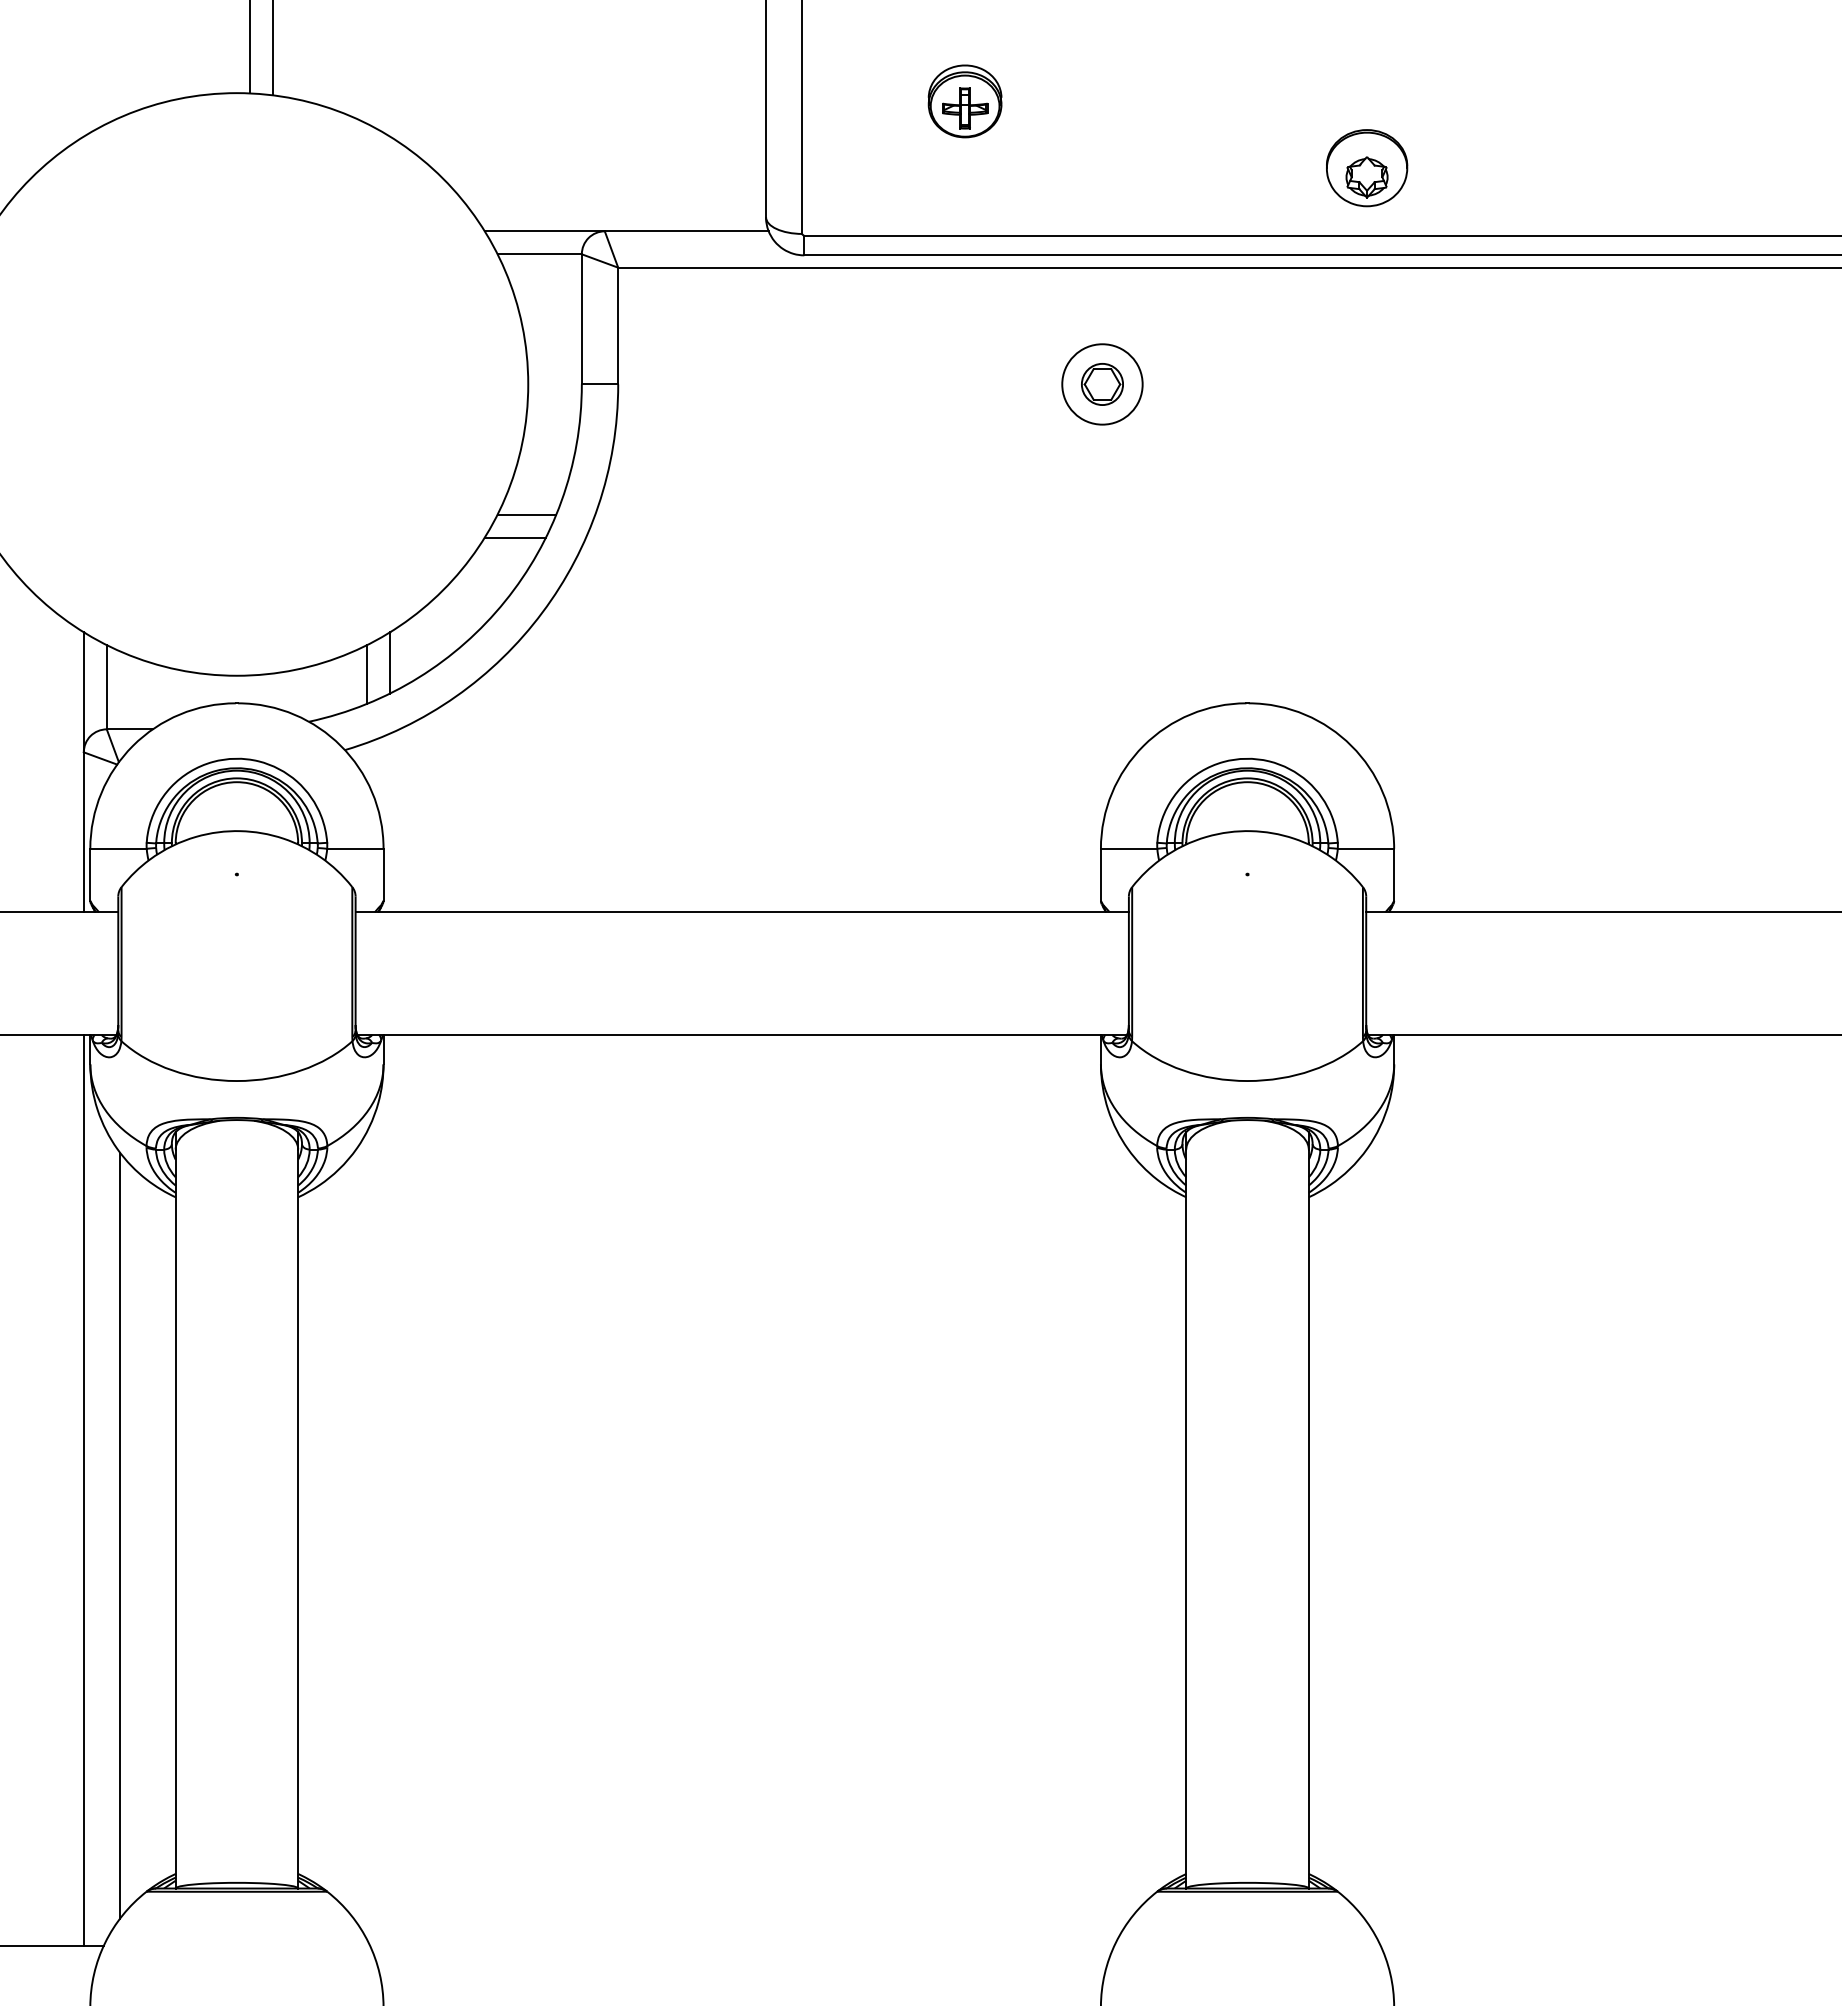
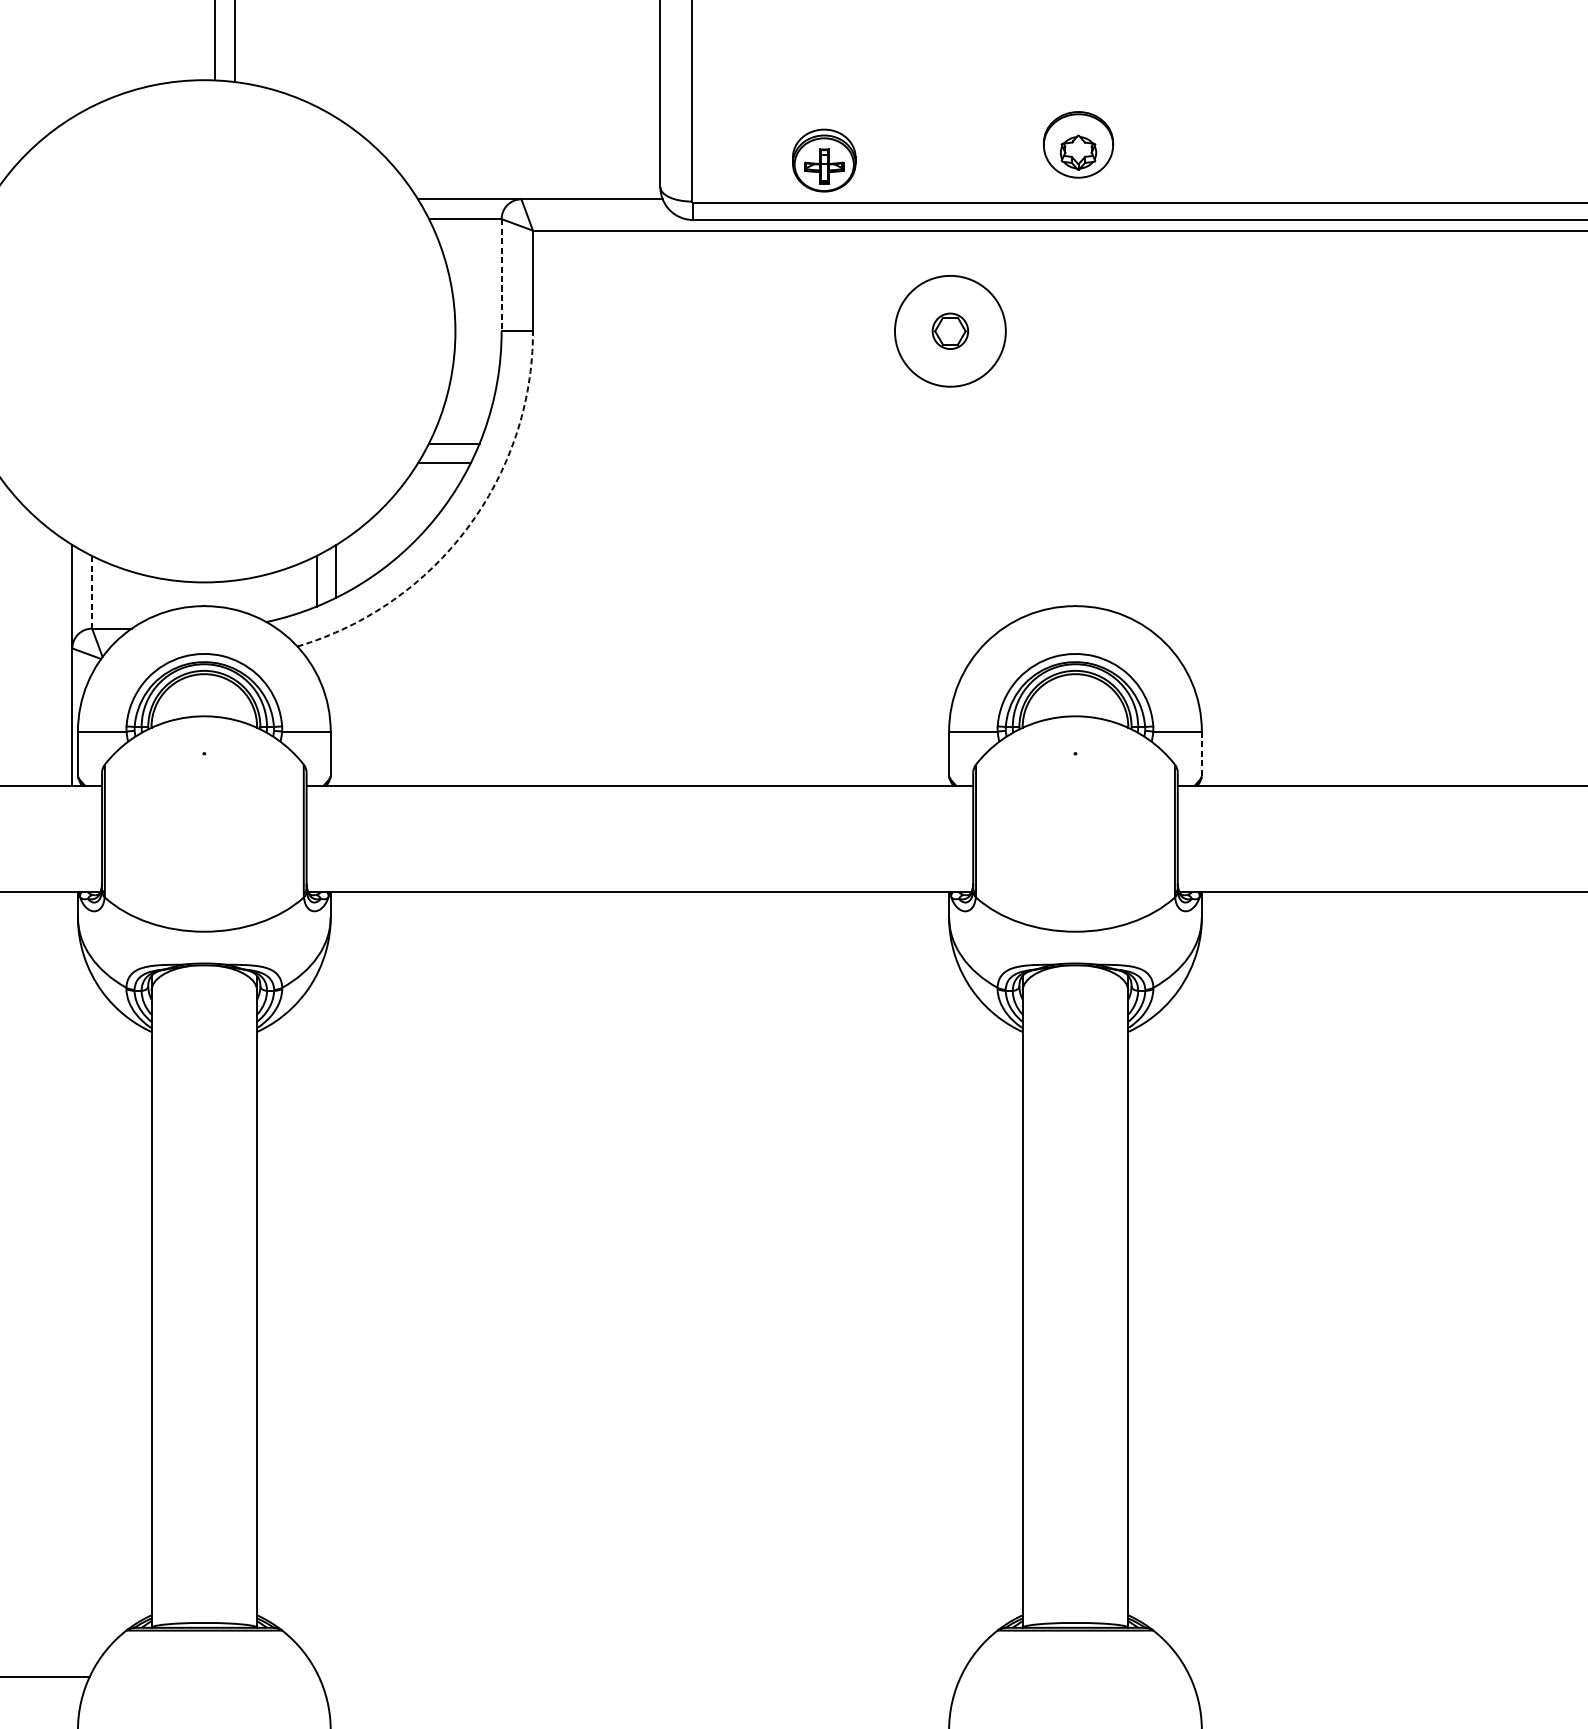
part: (964, 101) -> (823, 160), moved
part: (1367, 168) -> (1078, 145), moved
line: (581, 319) -> (501, 275), solid -> dashed
circle: (1102, 384) -> (950, 331), size x1.6
arc: (542, 612) -> (467, 527), solid -> dashed
line: (106, 686) -> (91, 591), solid -> dashed
line: (1394, 875) -> (1202, 754), solid -> dashed
line: (83, 1489) -> (72, 1283), removed
line: (120, 1535) -> (103, 1323), removed

